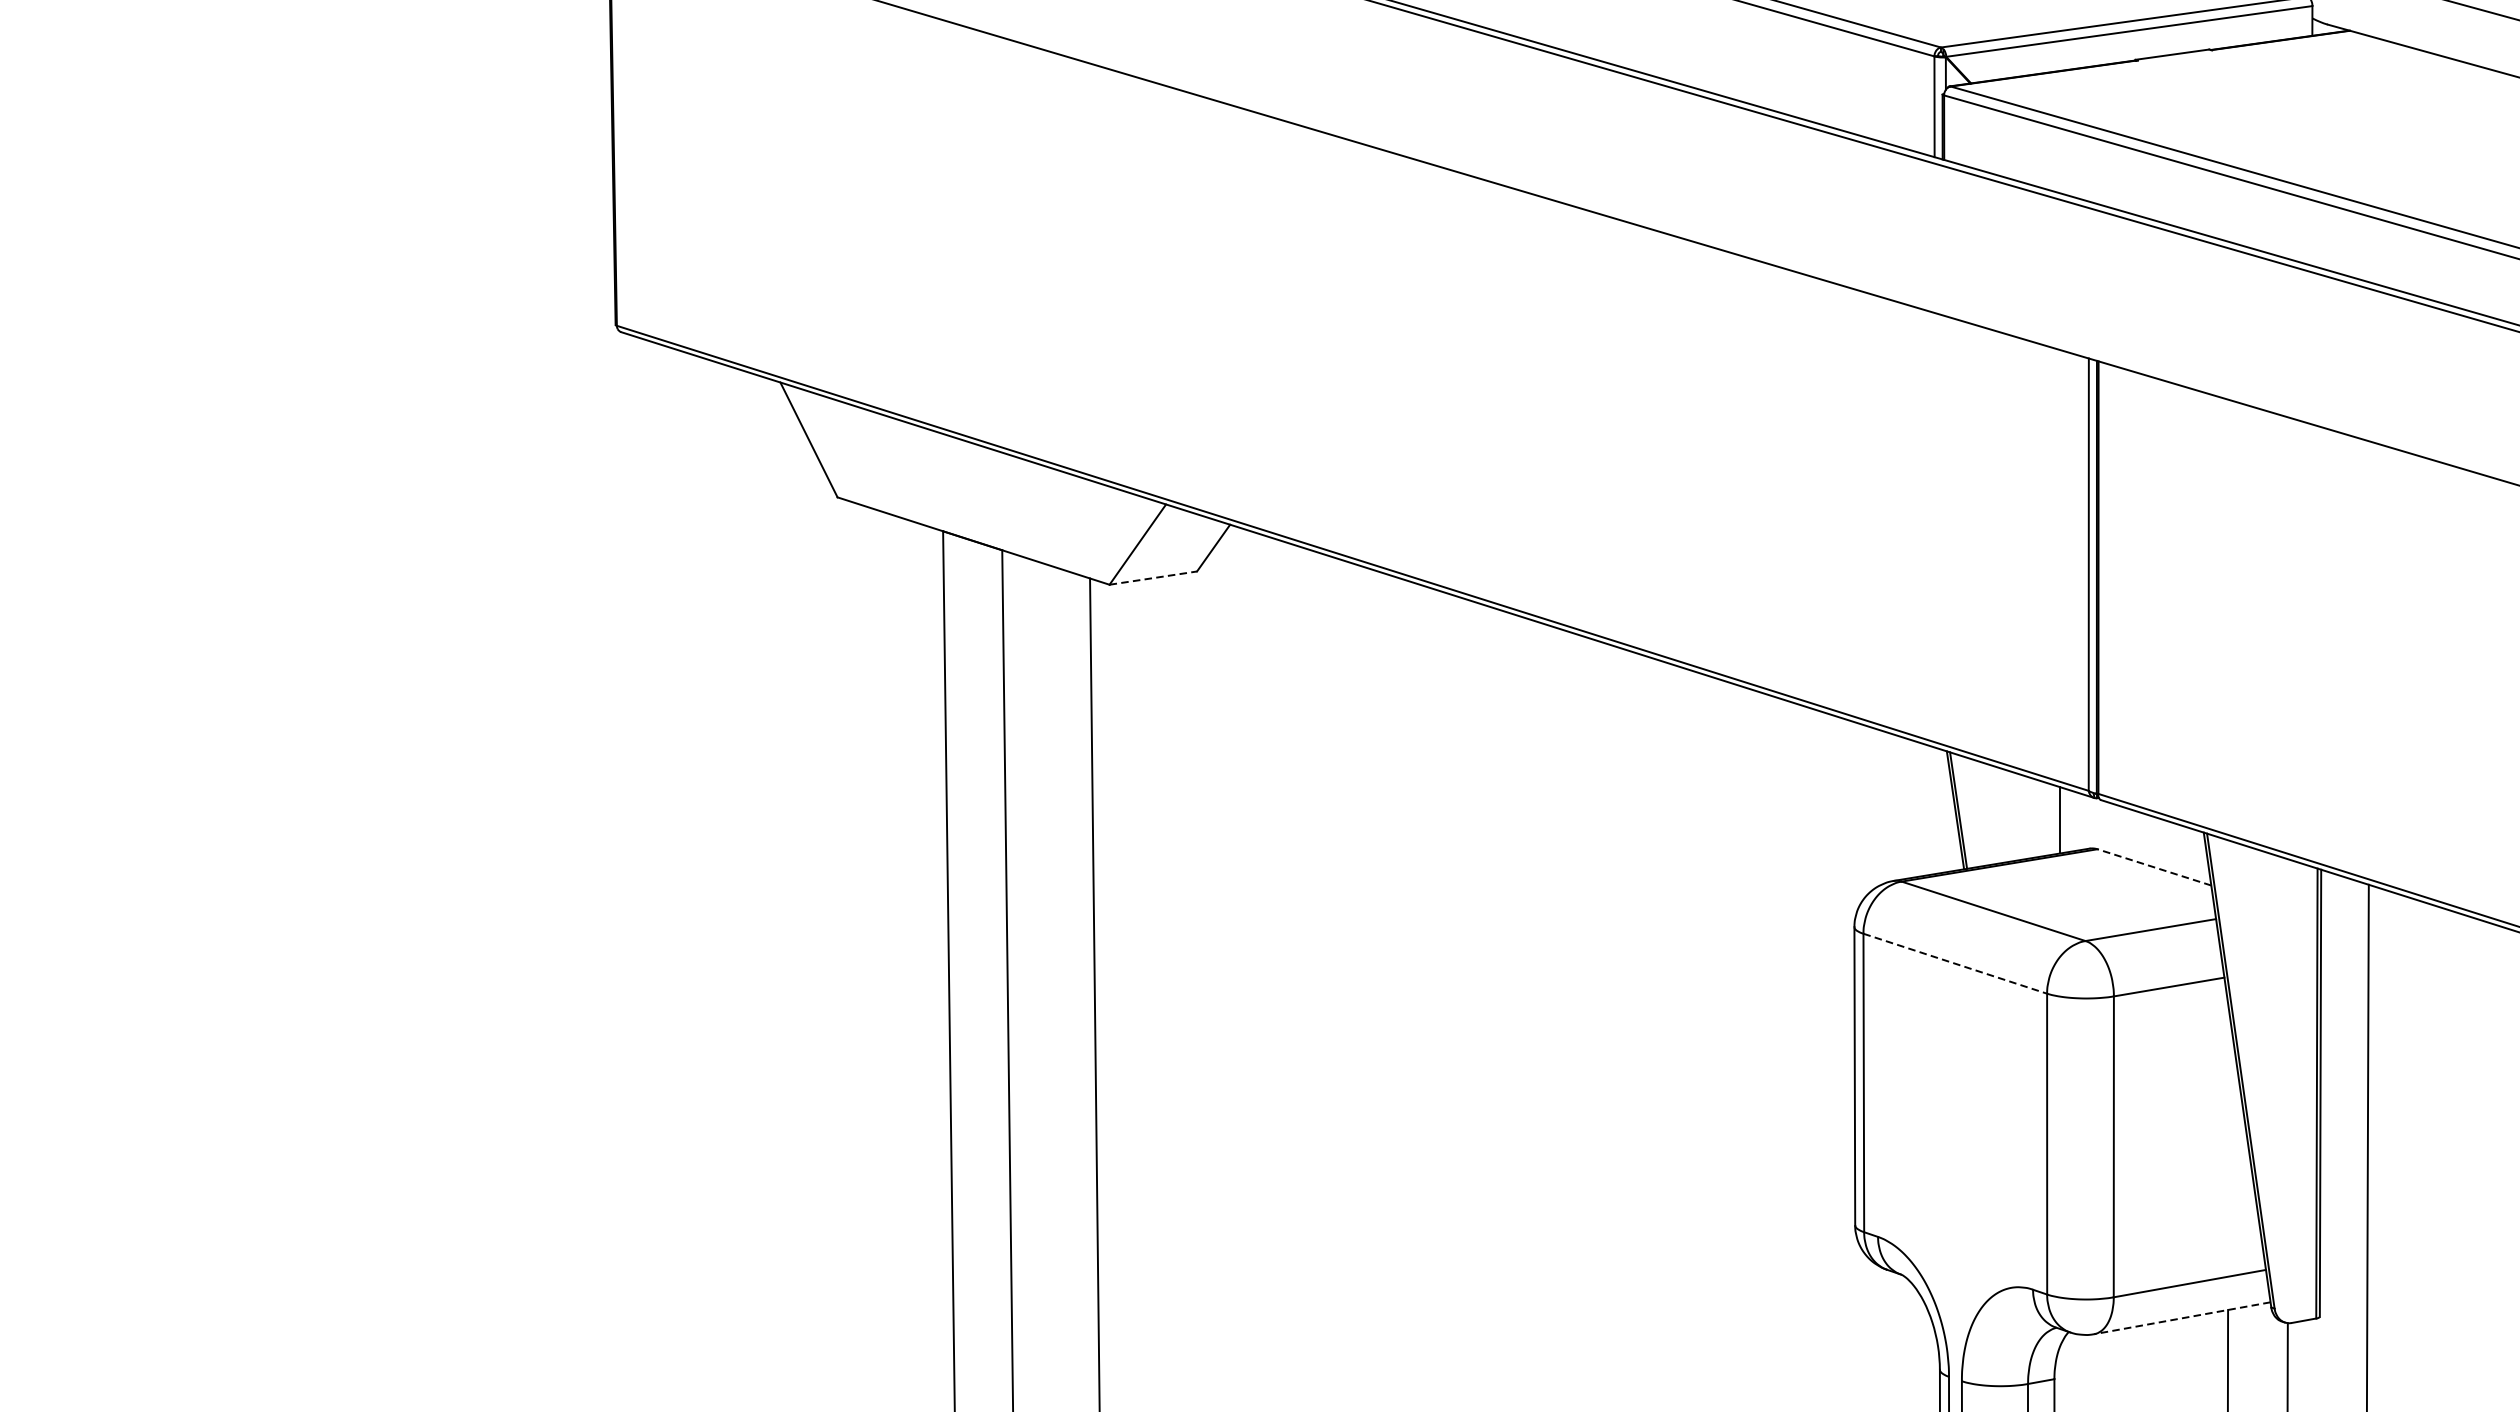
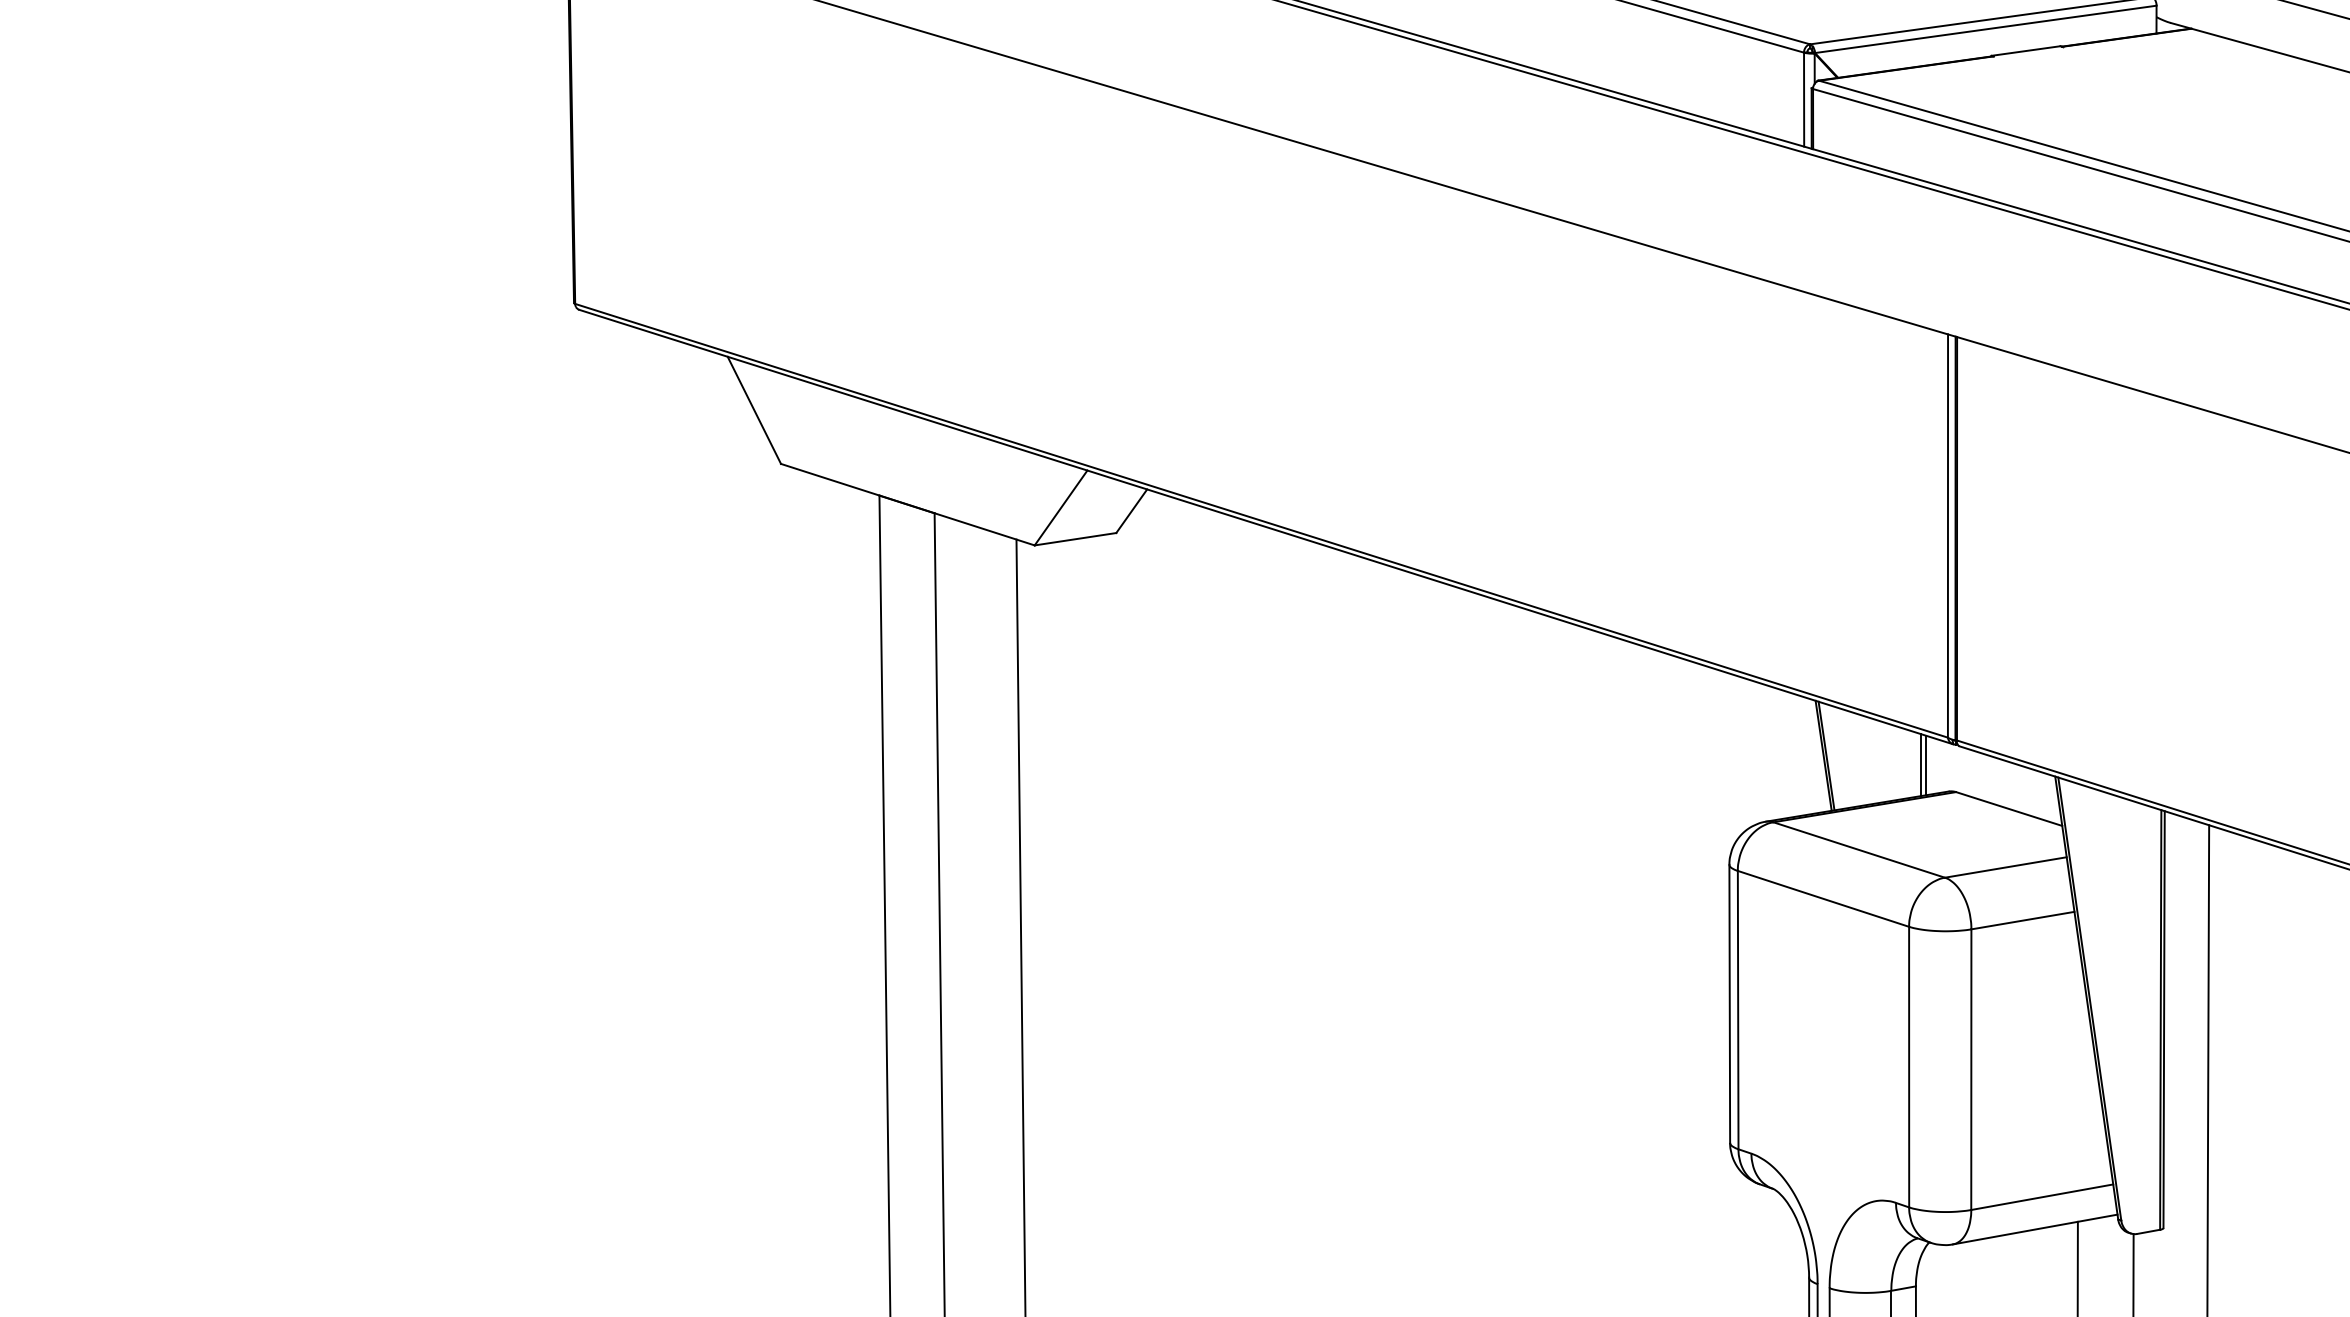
line: (1154, 578) -> (1076, 539), dashed -> solid
line: (2065, 820) -> (1926, 765), added
line: (2154, 867) -> (2009, 809), dashed -> solid
line: (1955, 964) -> (1823, 899), dashed -> solid
line: (2182, 1318) -> (2035, 1229), dashed -> solid

